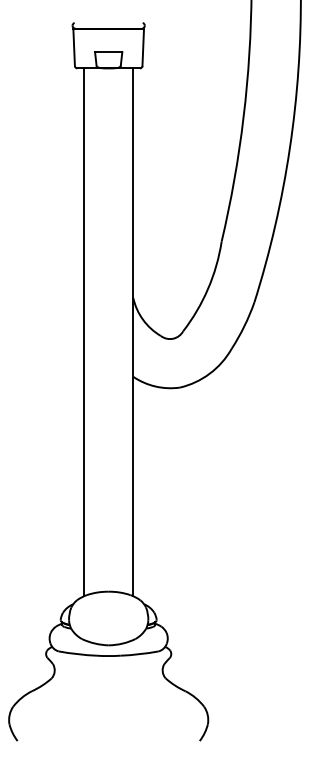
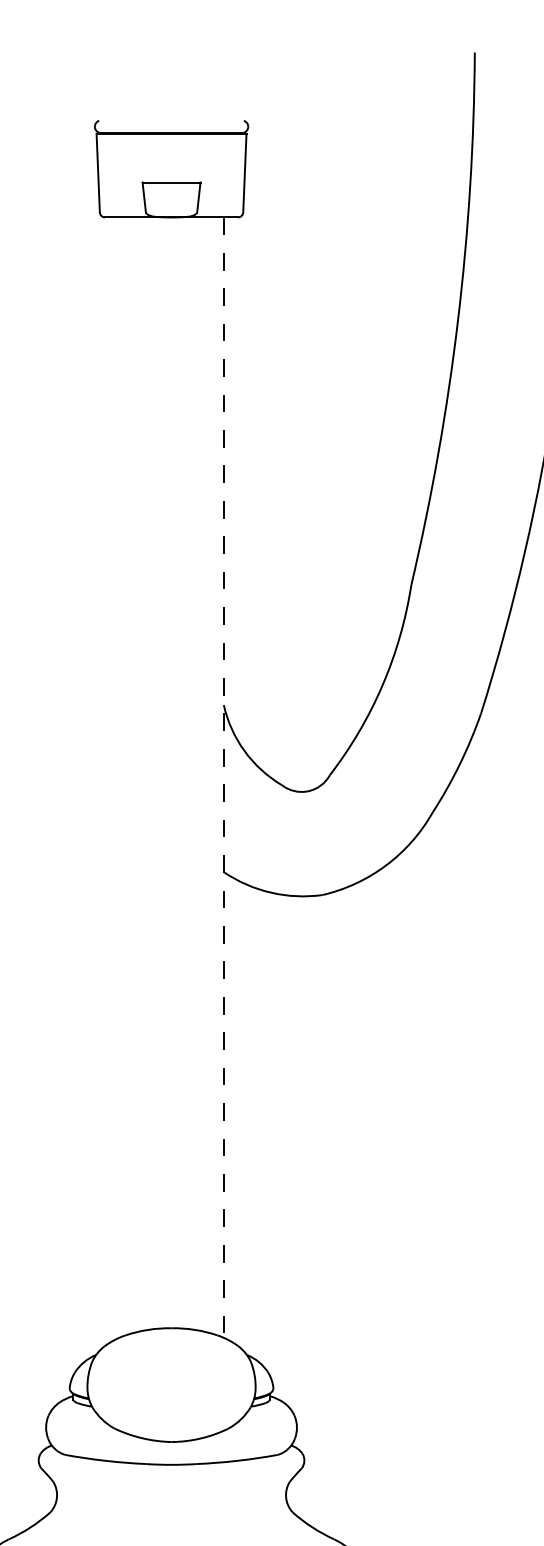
line: (84, 332) -> (120, 777), removed
line: (133, 332) -> (224, 777), solid -> dashed

